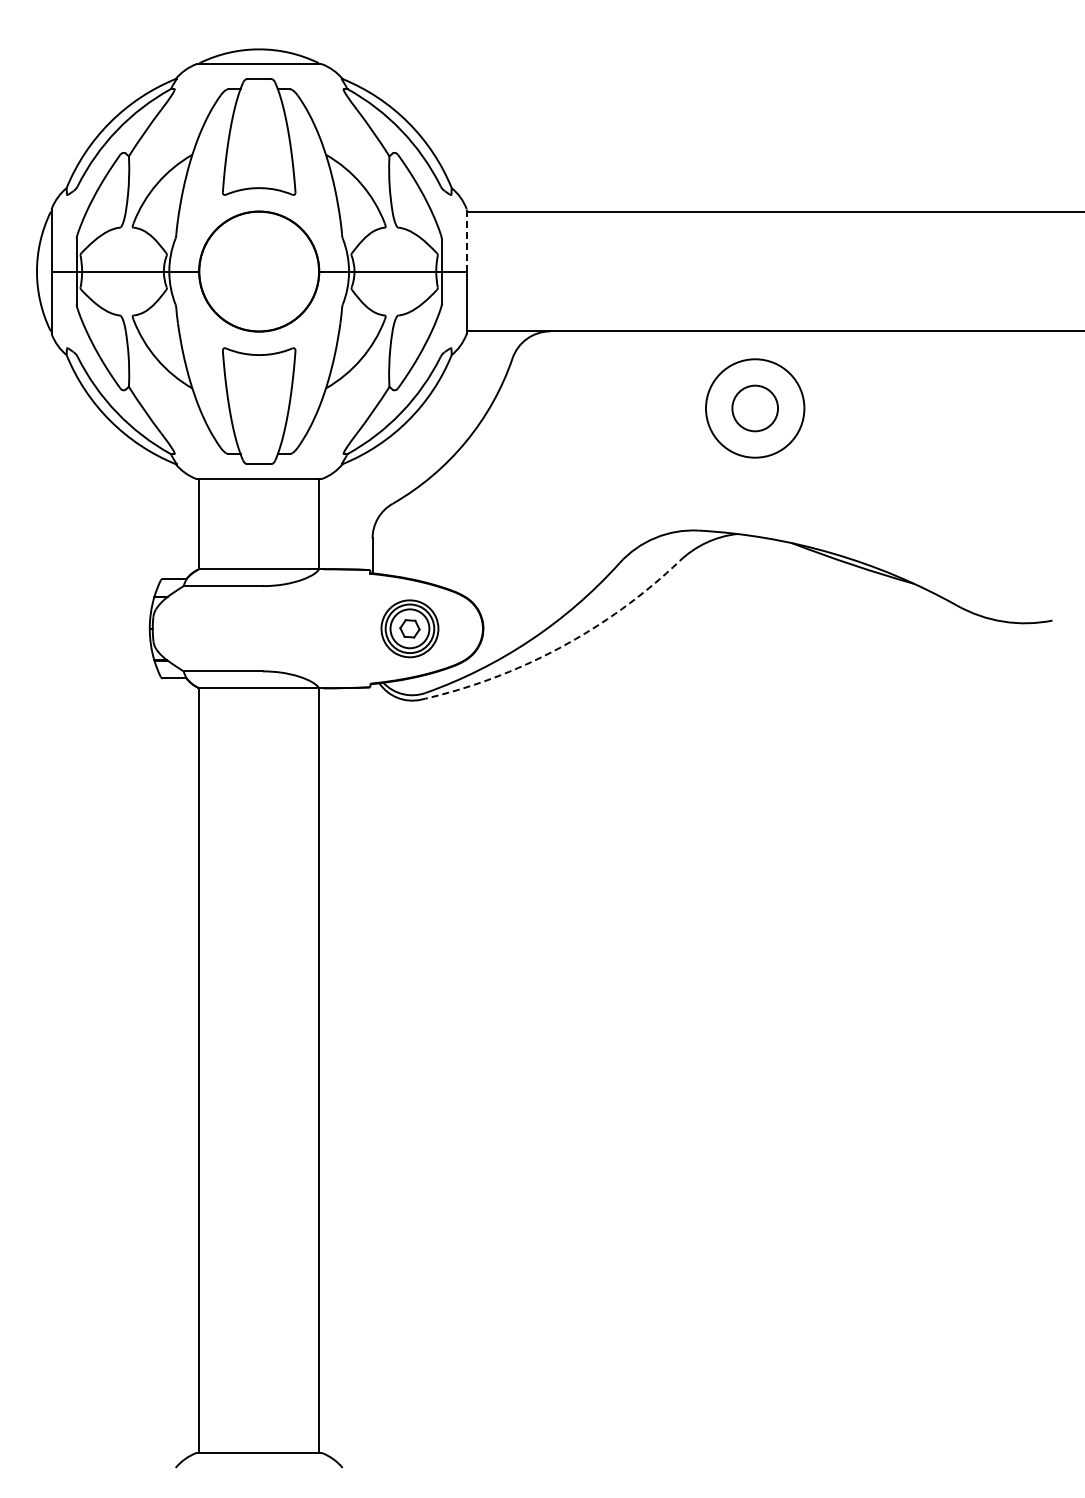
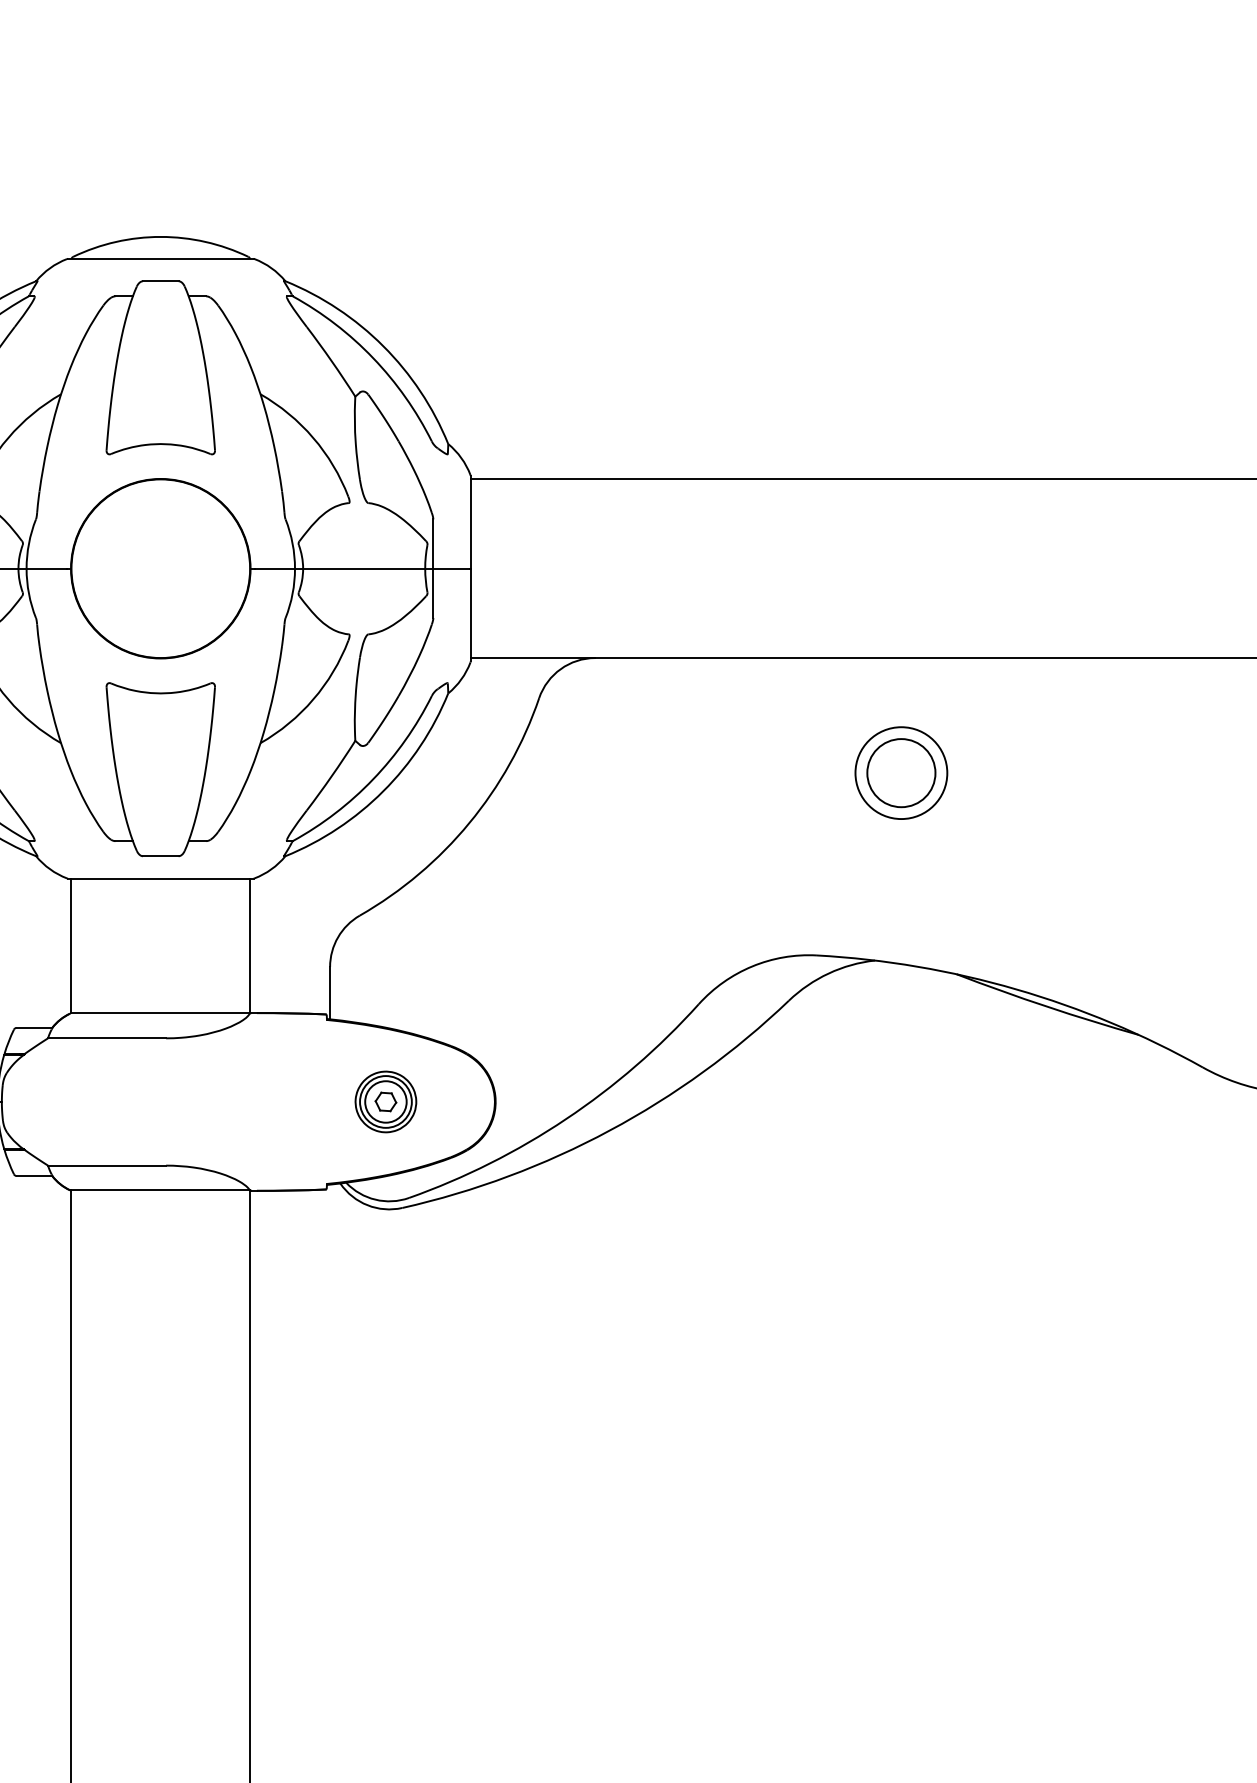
line: (466, 240) -> (470, 522), dashed -> solid
circle: (754, 408) -> (900, 773), size x0.62
part: (409, 628) -> (385, 1101), size x0.71
arc: (559, 647) -> (609, 1129), dashed -> solid

